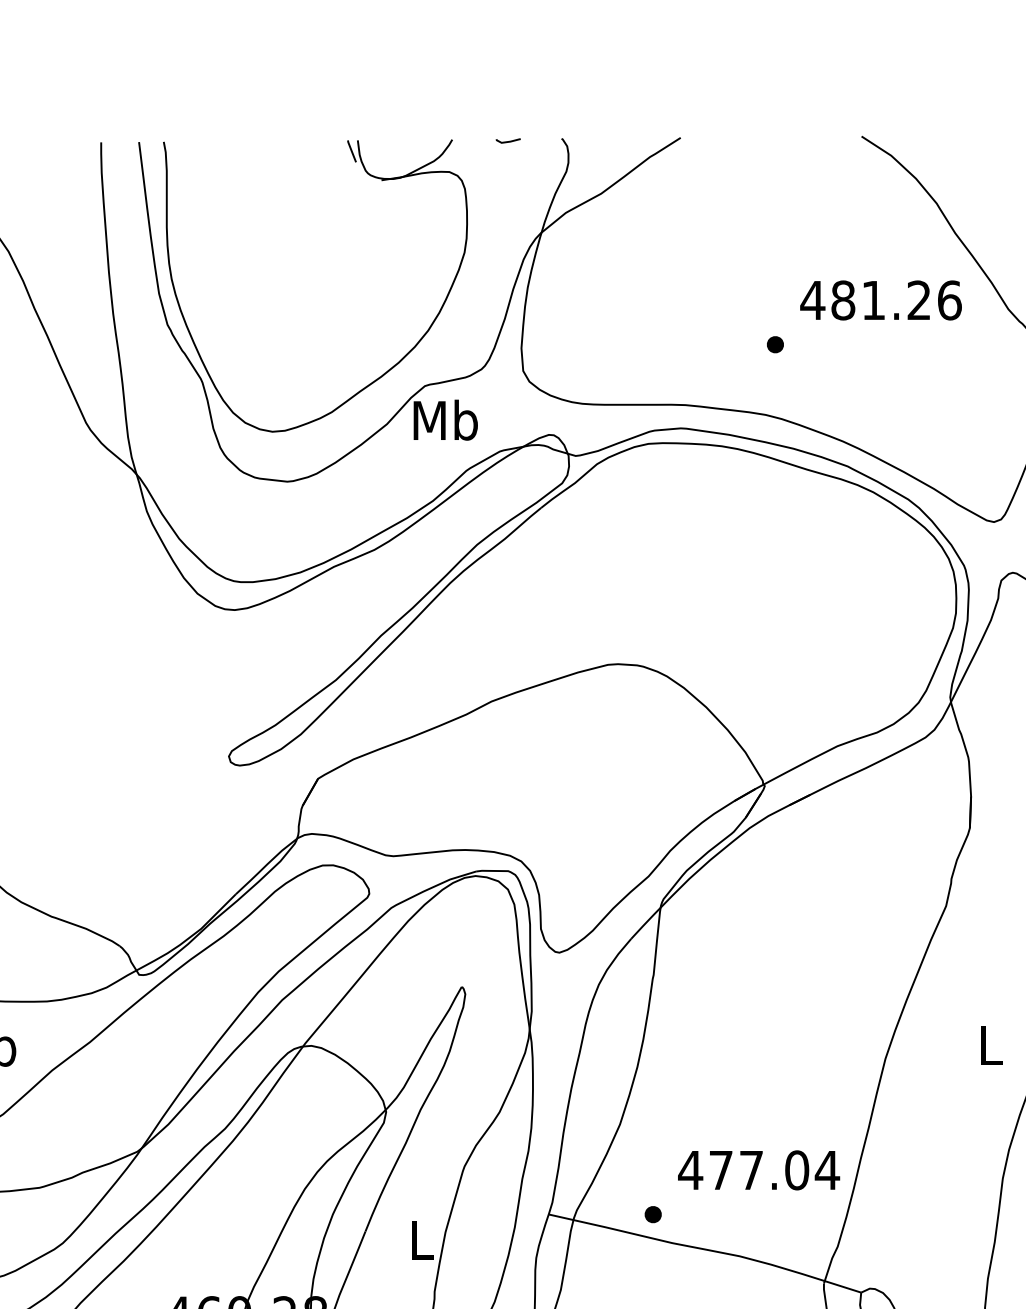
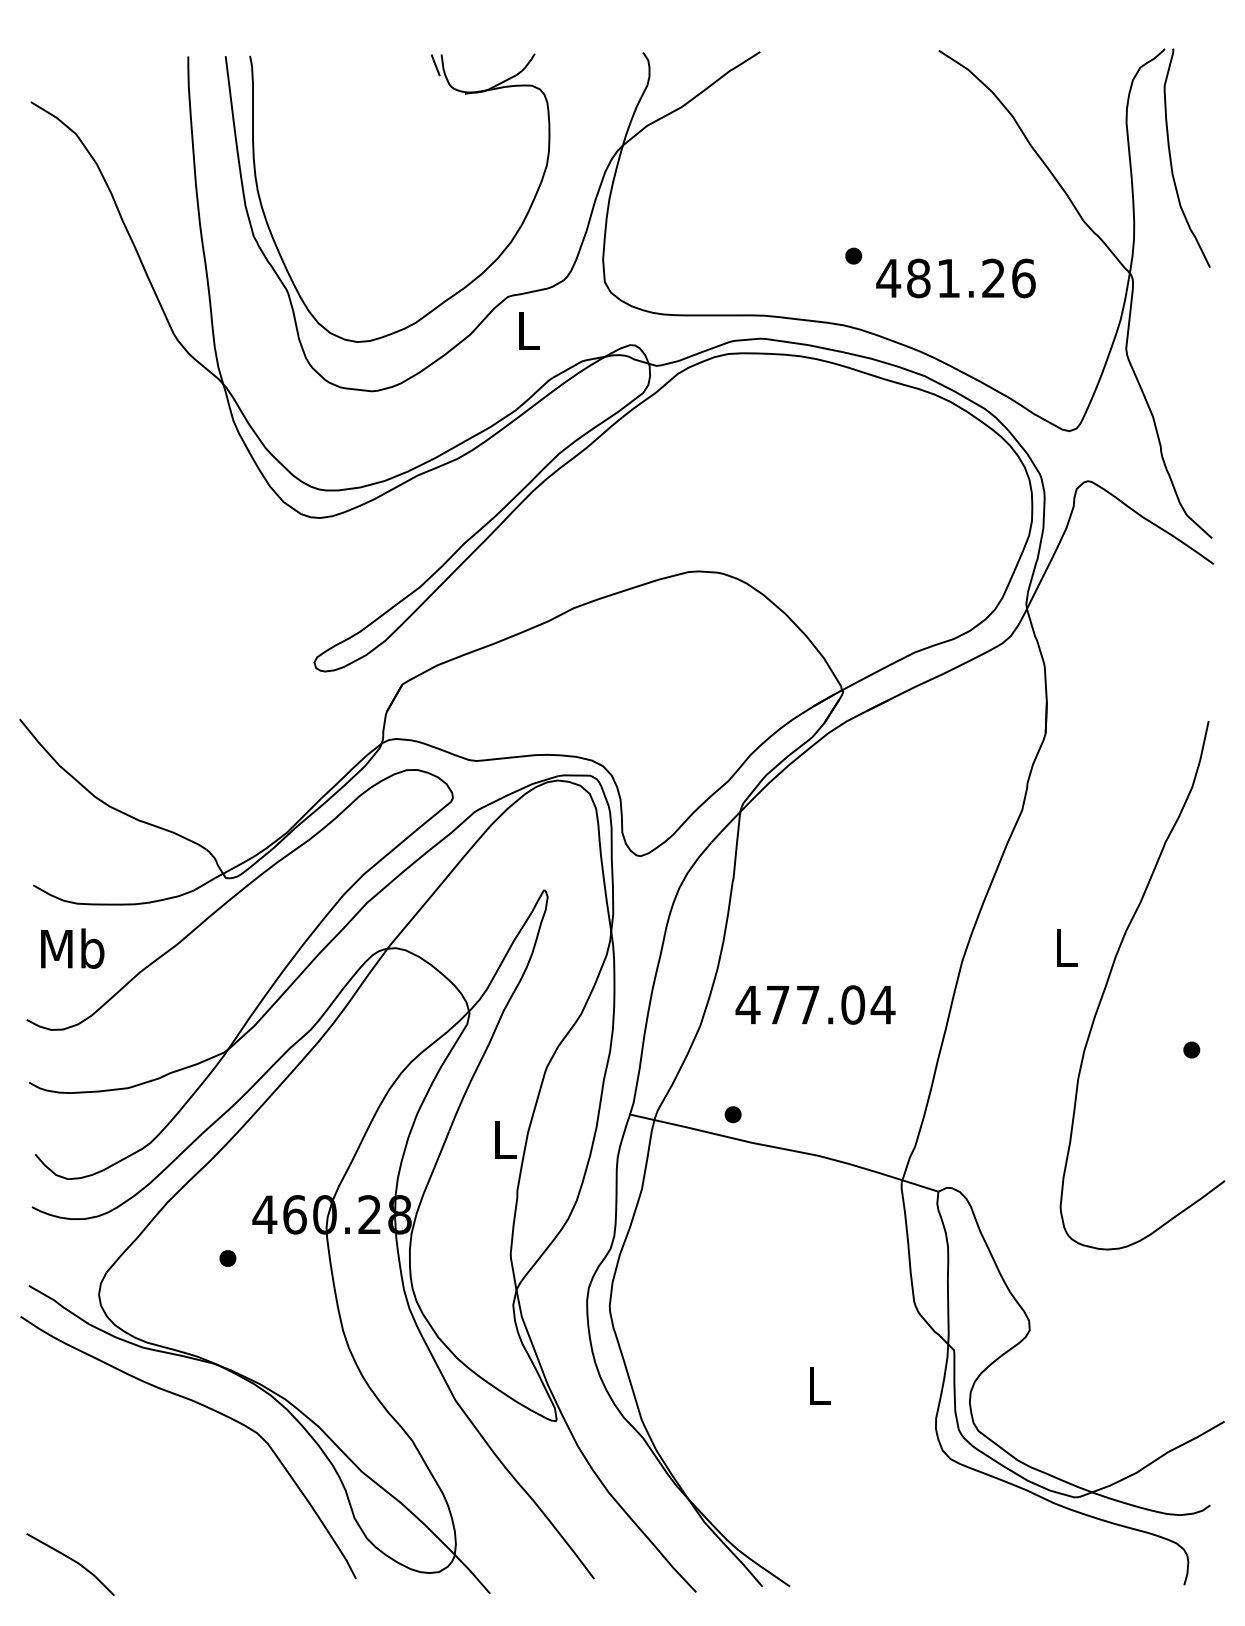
curve: (507, 141) -> (589, 55), removed
text: (880, 300) -> (955, 278), moved
text: (445, 420) -> (528, 330), Mb -> L
text: (758, 1169) -> (815, 1004), moved

